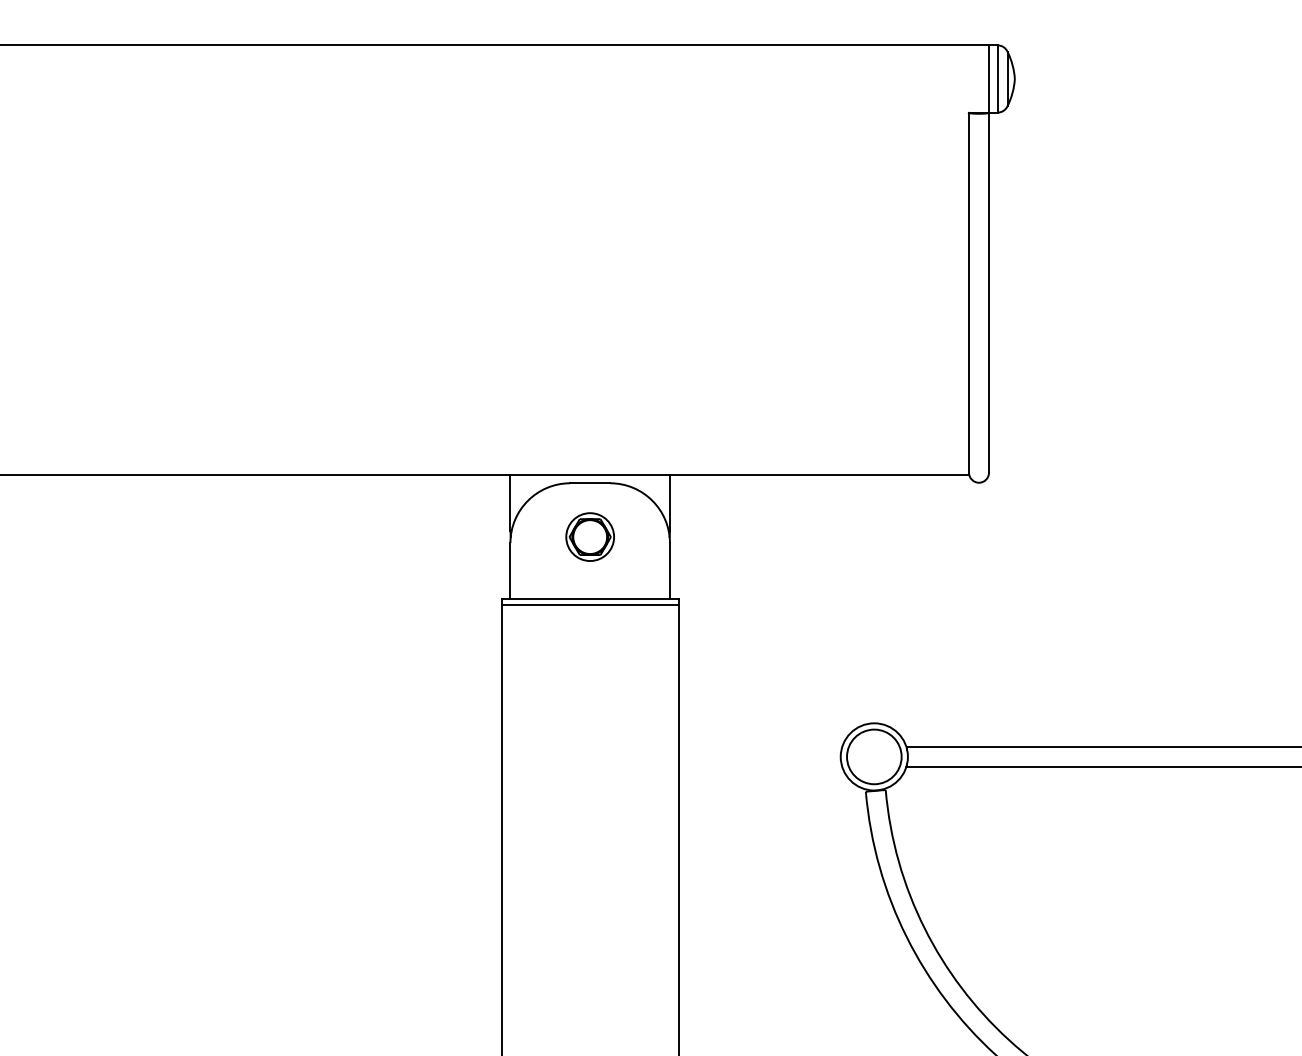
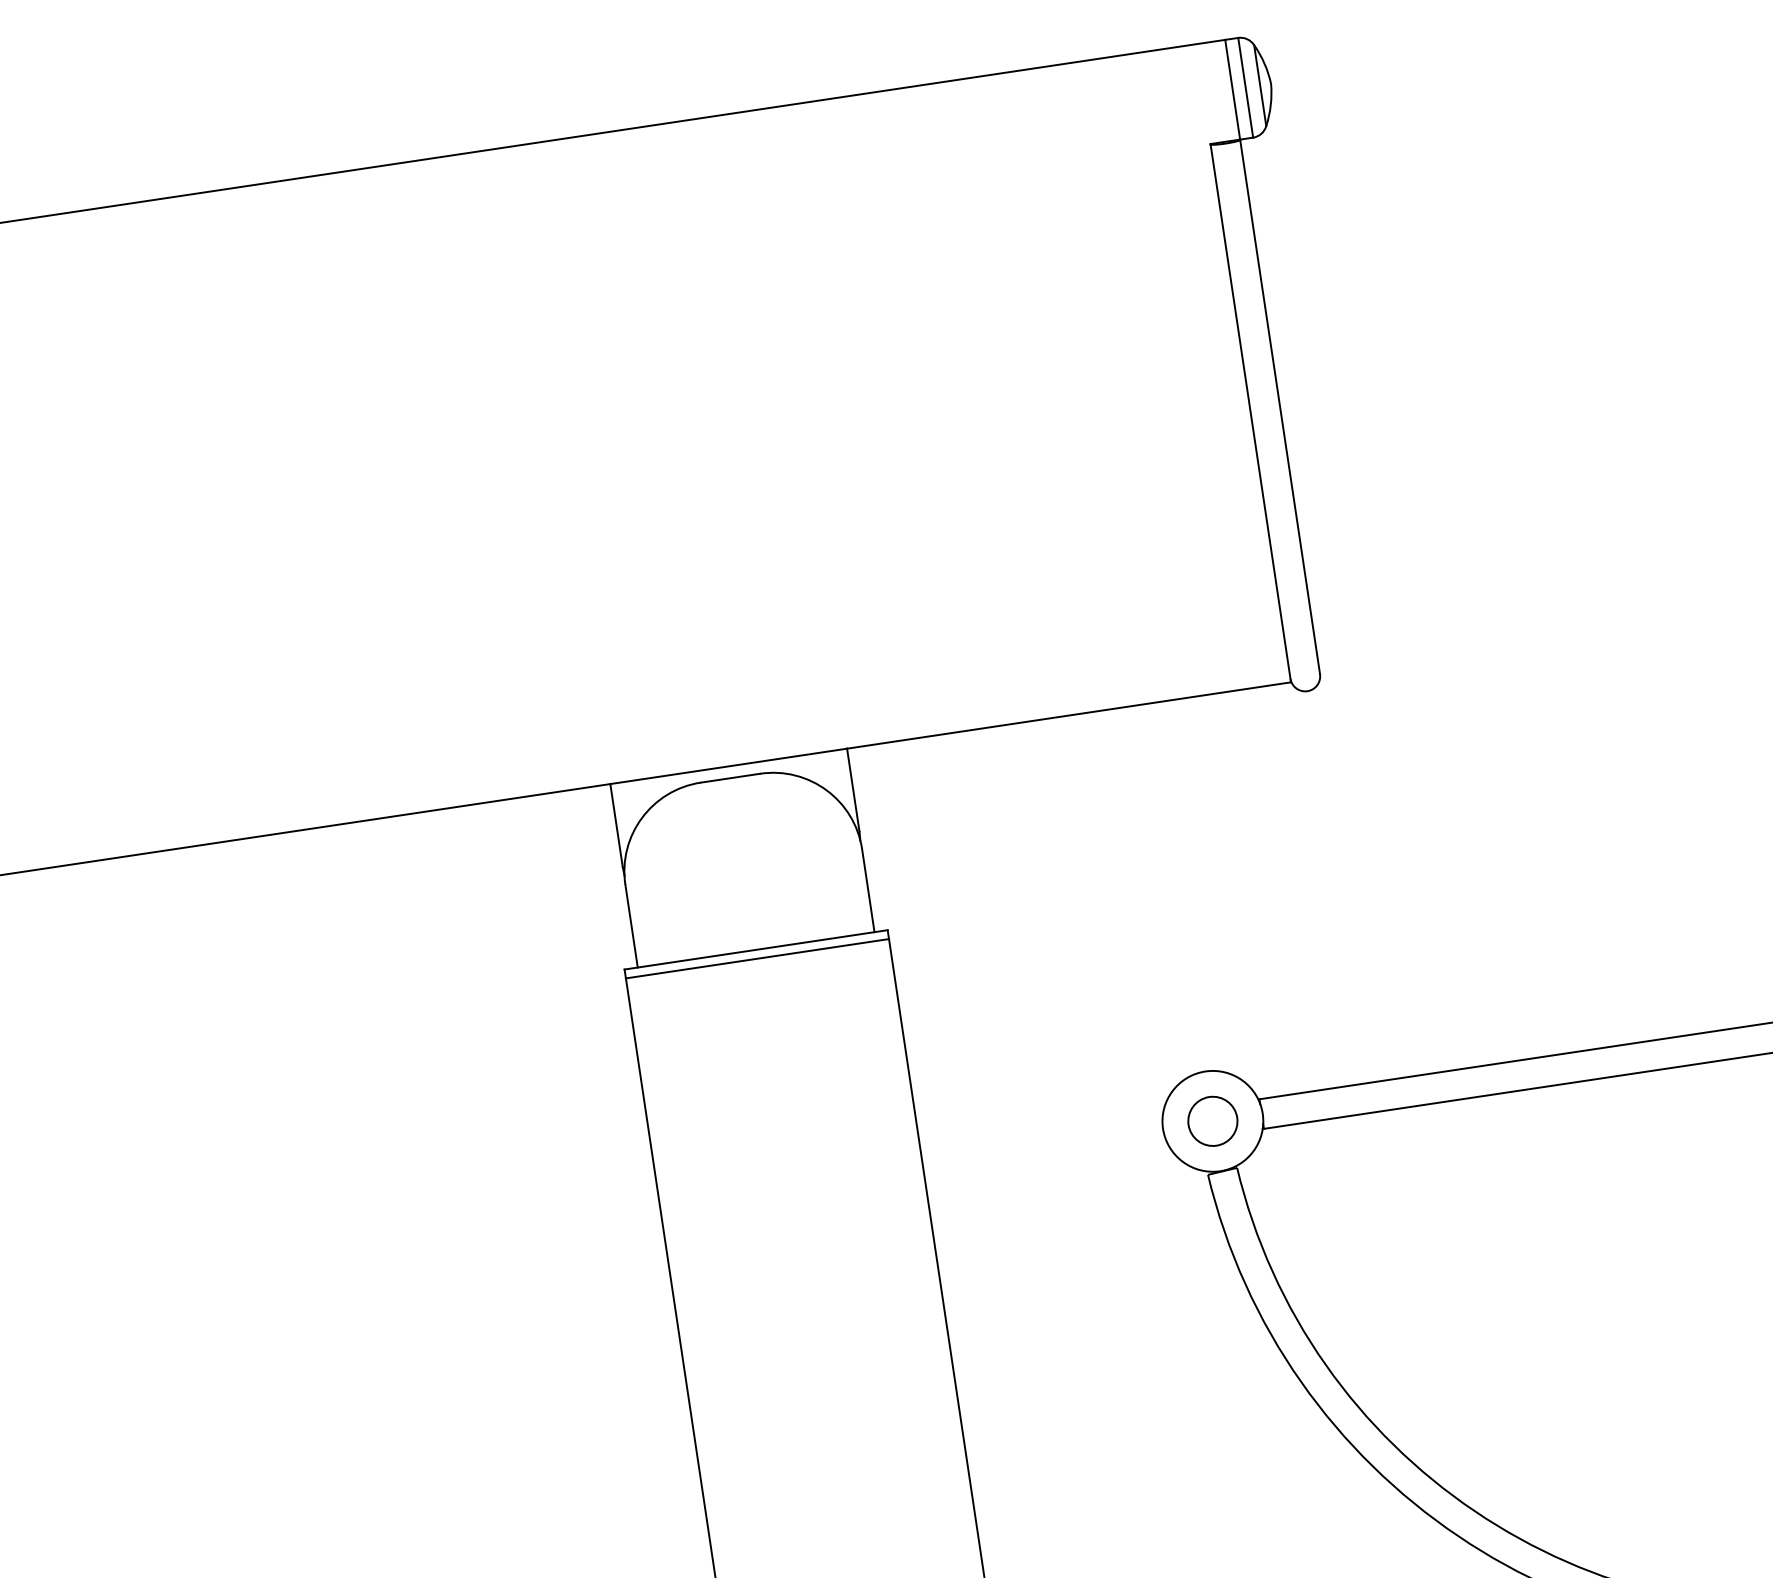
part: (589, 536) -> (741, 857), removed
circle: (874, 756) -> (1213, 1120), size x0.6

